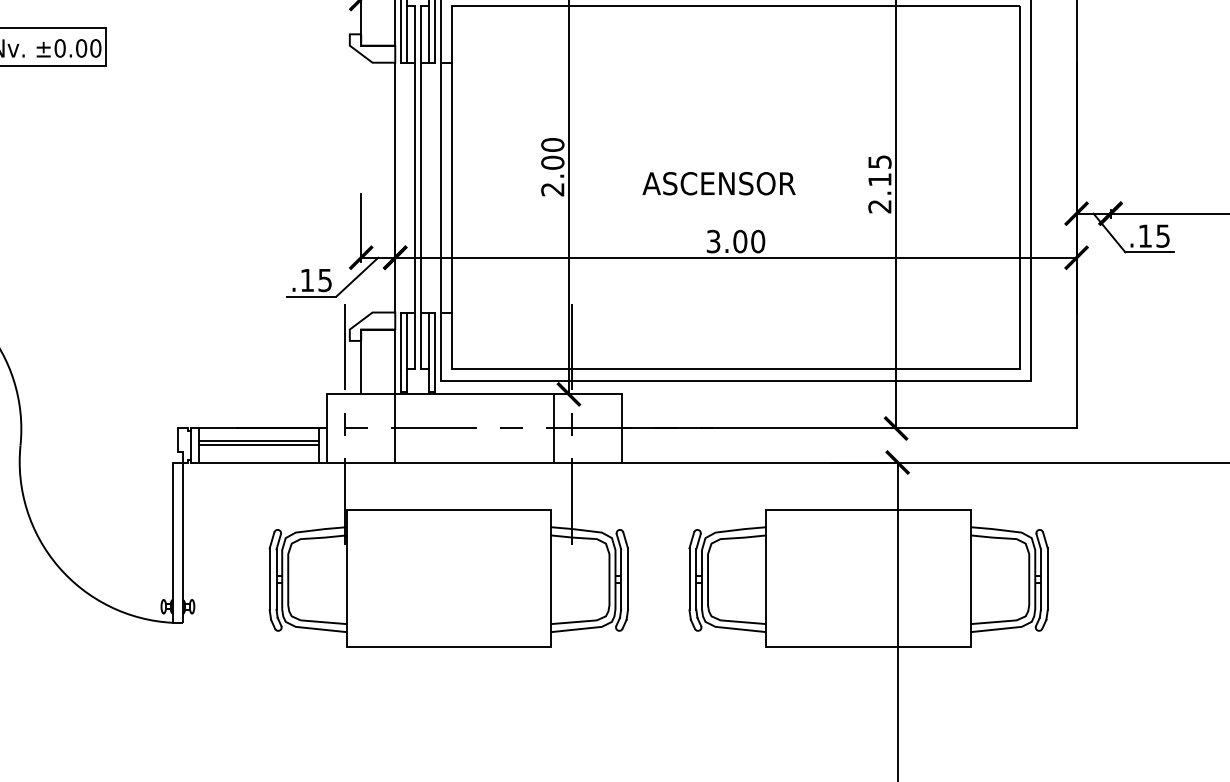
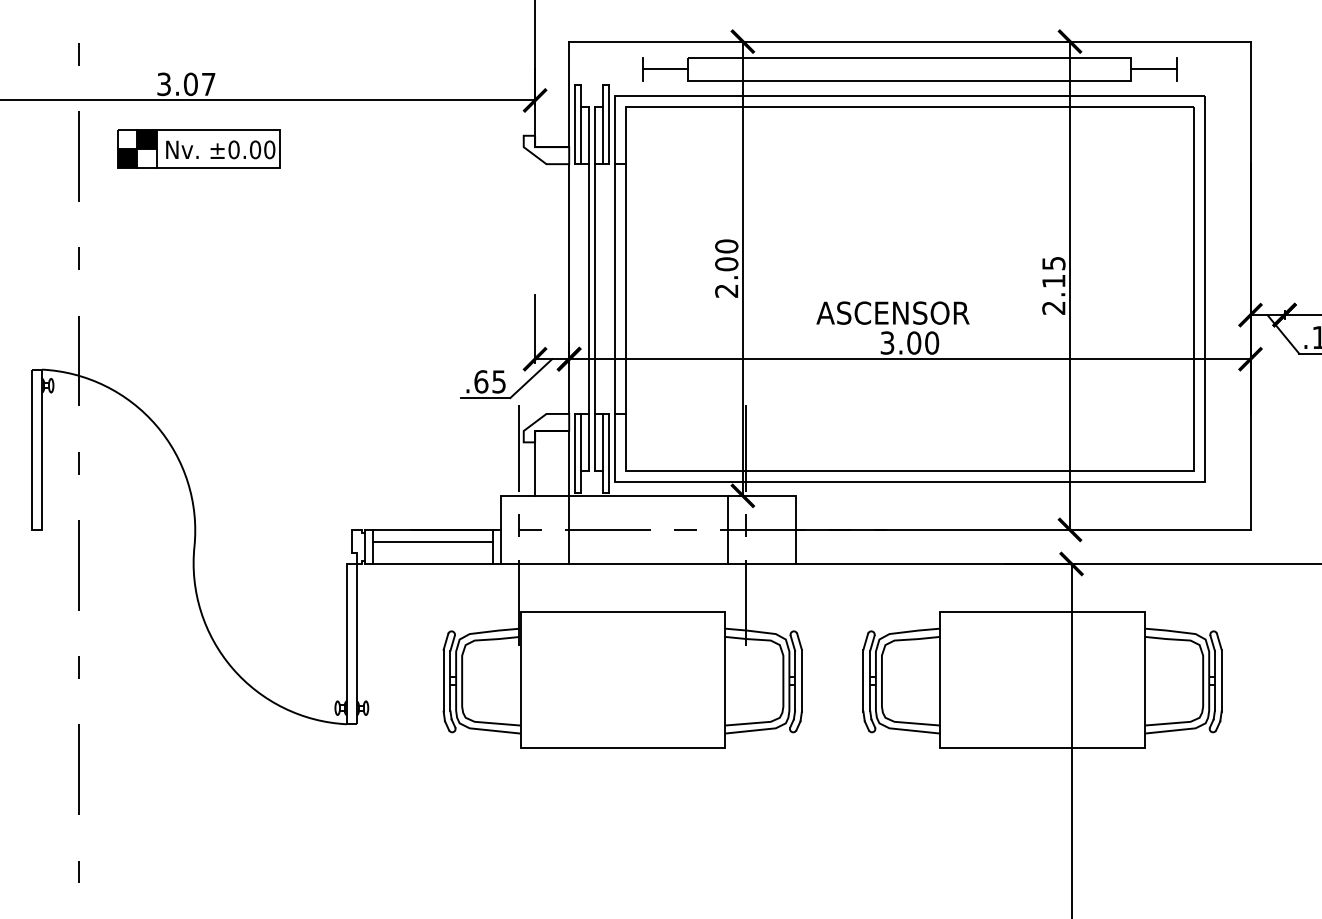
text: (718, 183) -> (892, 312), moved
text: (307, 280) -> (481, 381), .15 -> .65
line: (258, 445) -> (432, 546), removed

